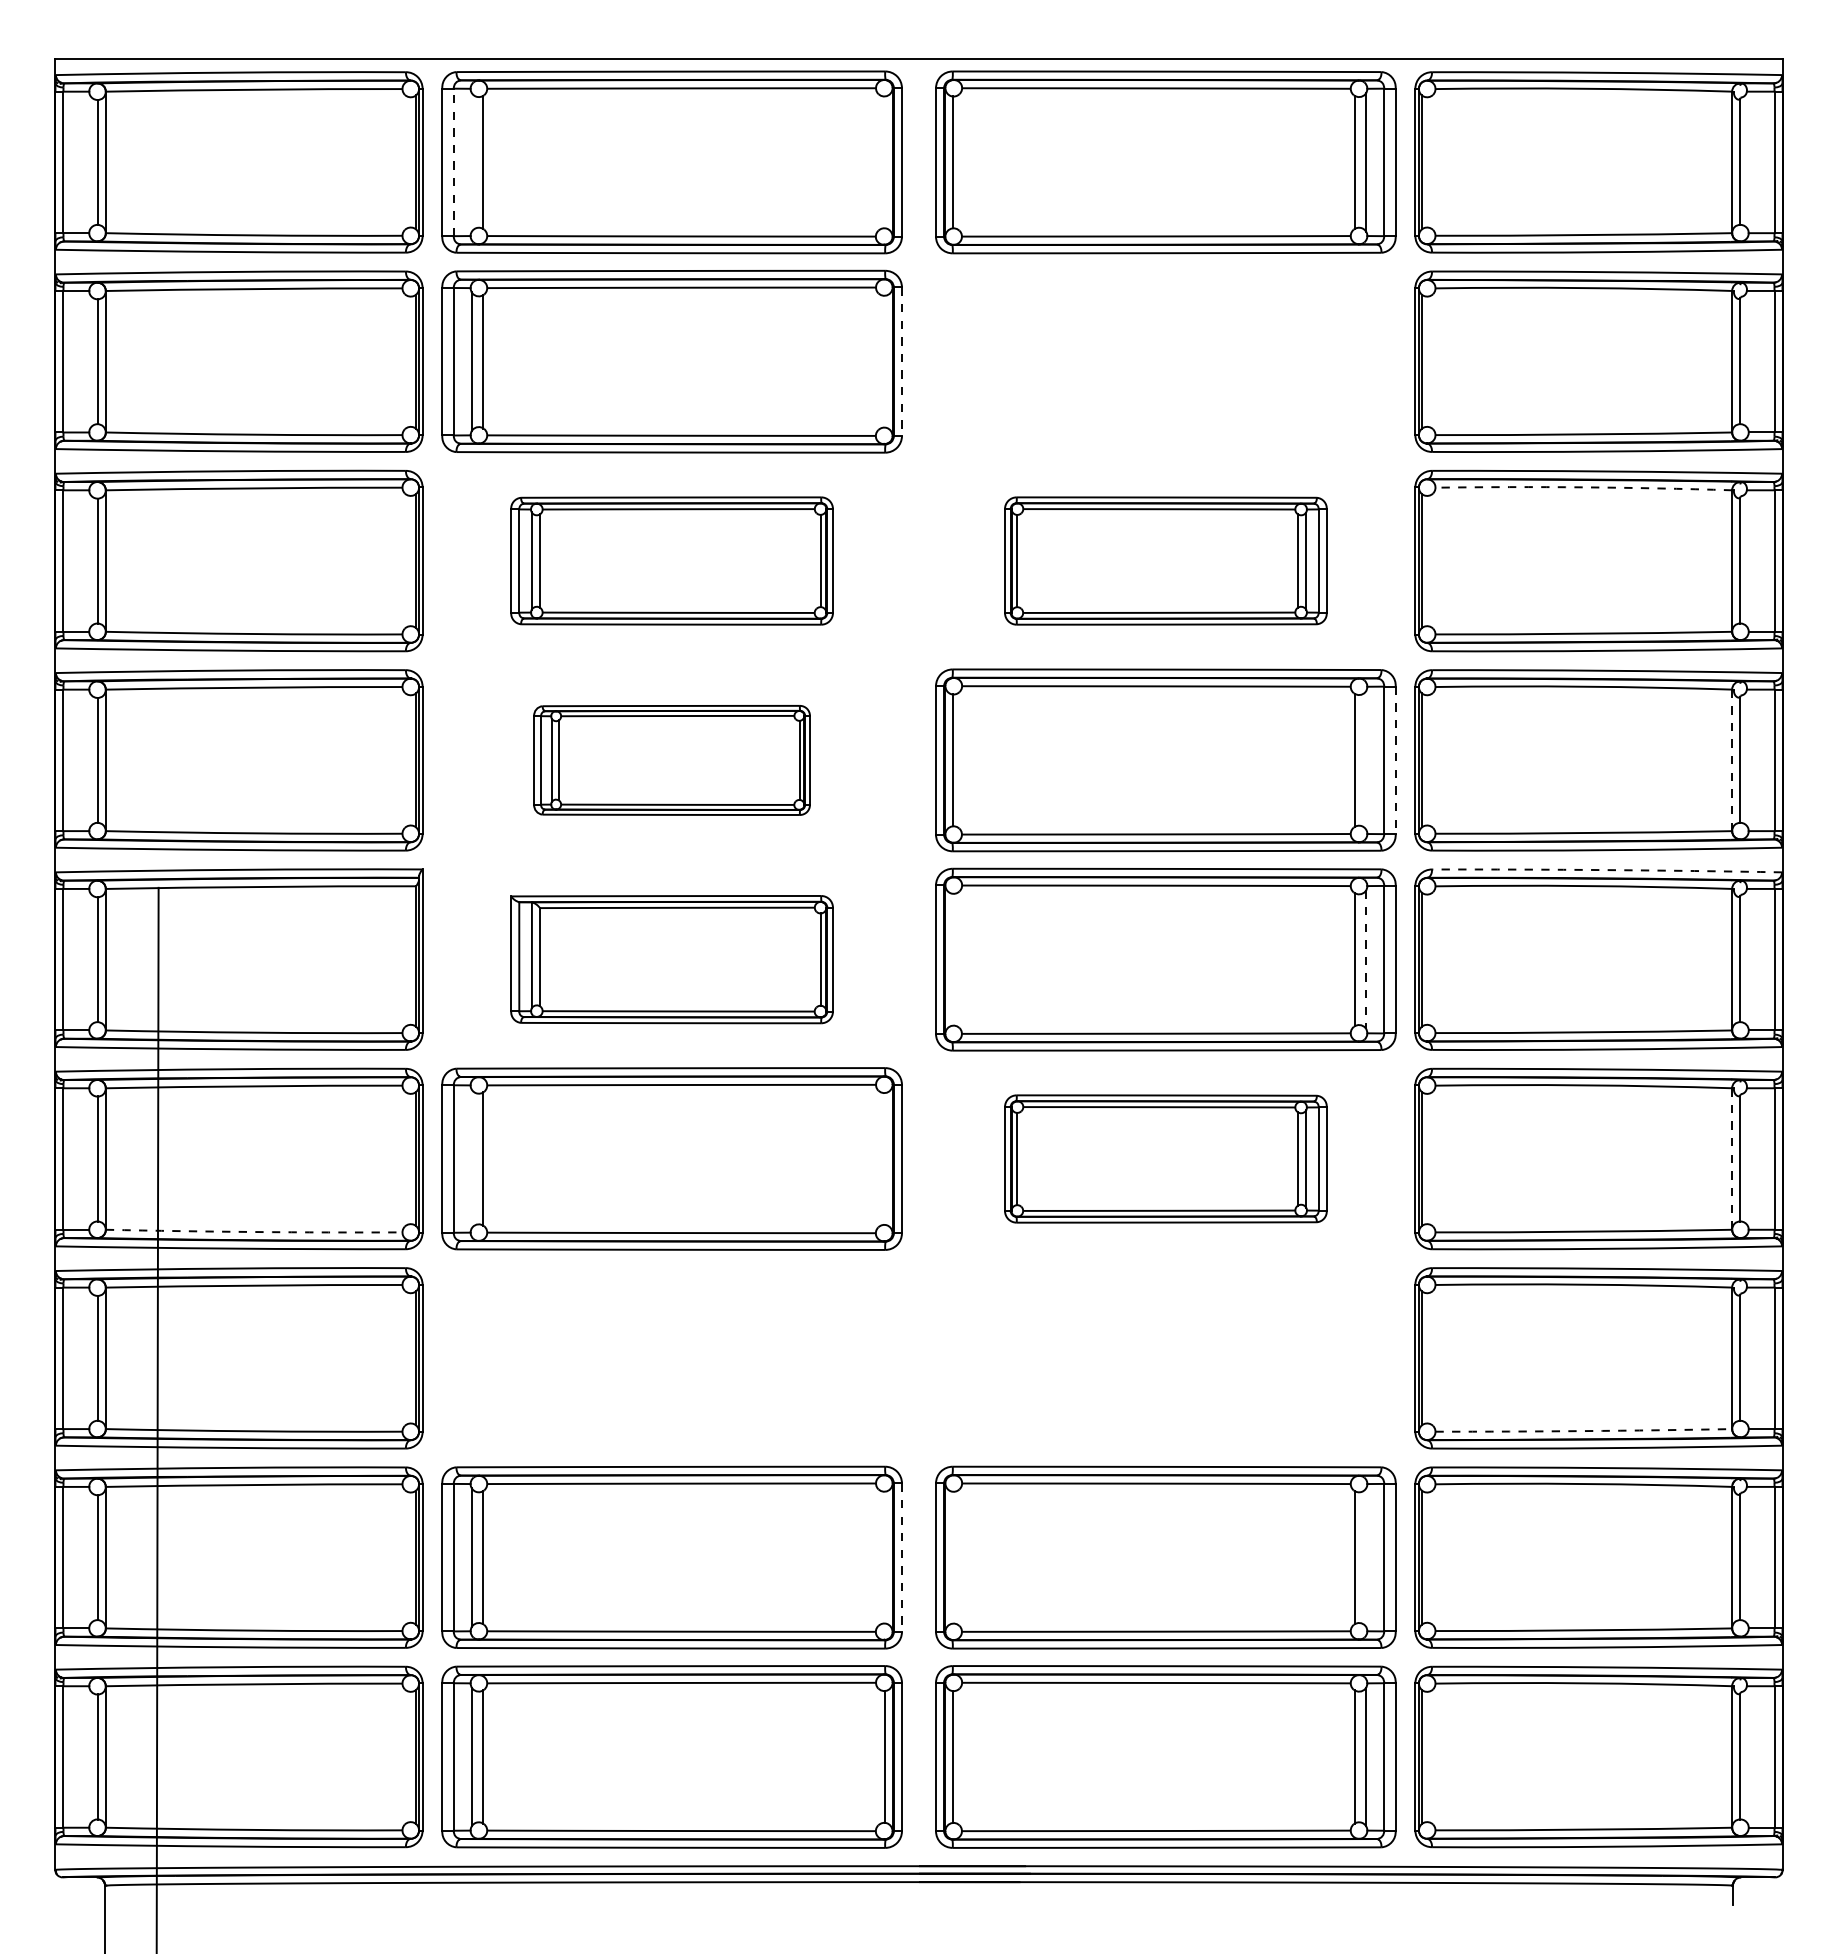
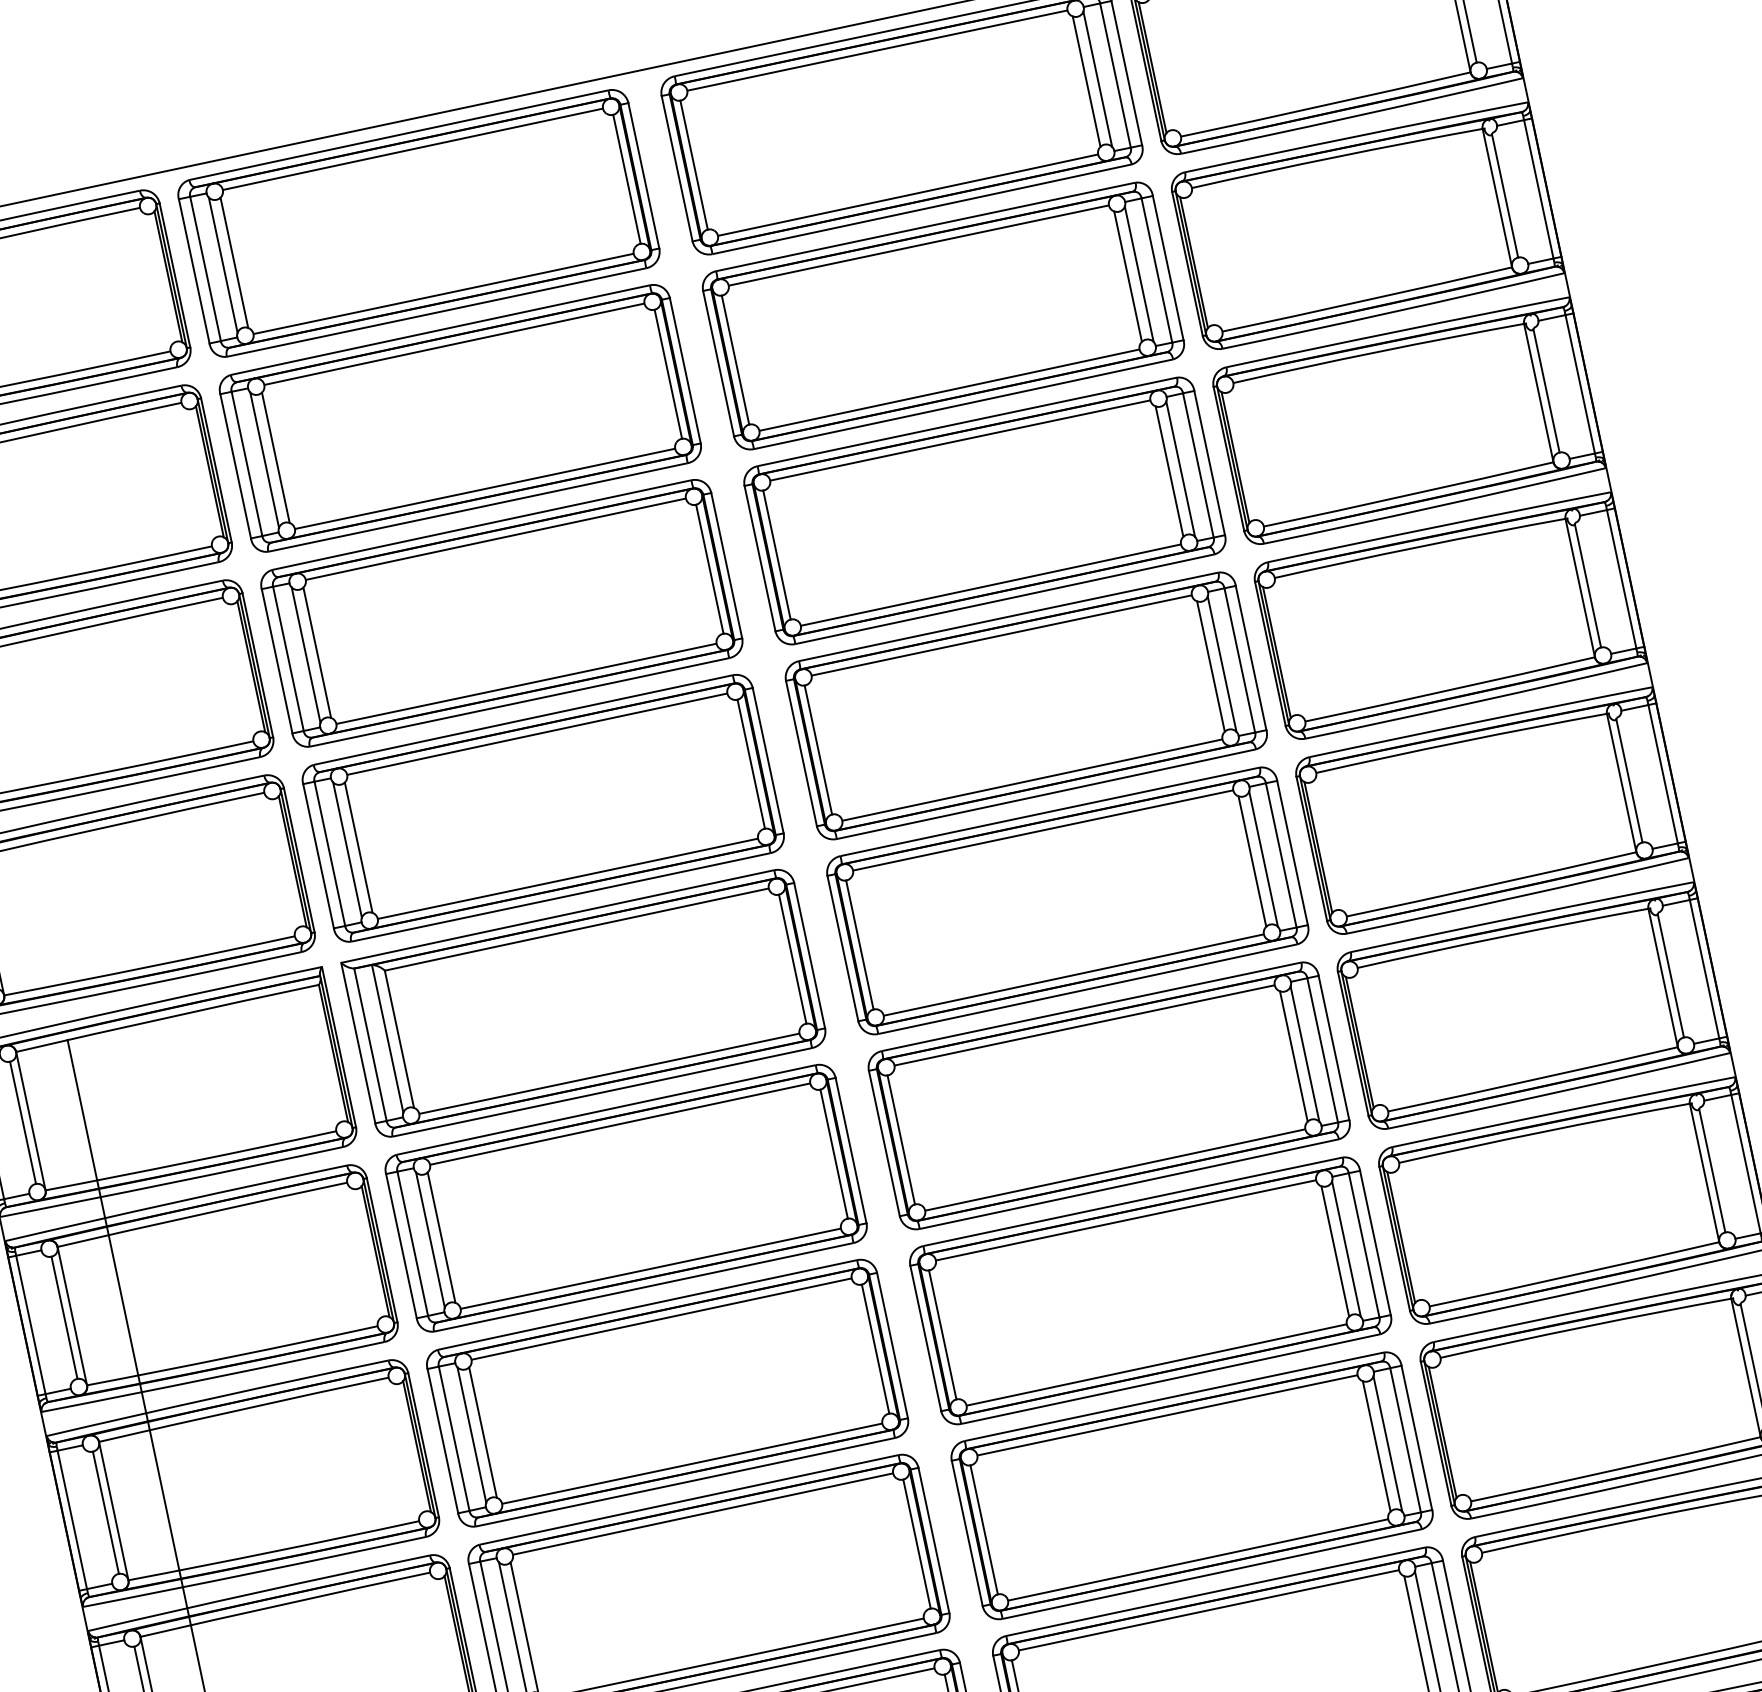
line: (453, 162) -> (205, 269), dashed -> solid
line: (471, 162) -> (222, 265), added
line: (884, 162) -> (626, 179), added
line: (884, 361) -> (668, 374), added
part: (1165, 361) -> (943, 315), added
line: (901, 362) -> (685, 371), dashed -> solid
arc: (1583, 487) -> (1378, 352), dashed -> solid
part: (671, 560) -> (501, 613), size x1.43
part: (1165, 560) -> (984, 510), size x1.43
part: (671, 760) -> (542, 808), size x1.67
line: (1366, 760) -> (1222, 664), added
line: (1395, 760) -> (1250, 658), dashed -> solid
line: (1732, 760) -> (1580, 588), dashed -> solid
arc: (1607, 870) -> (1481, 721), dashed -> solid
part: (671, 959) -> (584, 1003), size x1.43
line: (953, 959) -> (859, 944), added
line: (1366, 960) -> (1264, 859), dashed -> solid
line: (471, 1158) -> (429, 1239), added
part: (1165, 1158) -> (1108, 1095), size x1.43
line: (884, 1159) -> (834, 1154), added
line: (1732, 1159) -> (1663, 978), dashed -> solid
arc: (254, 1232) -> (233, 1357), dashed -> solid
part: (671, 1358) -> (667, 1393), added
part: (1165, 1358) -> (1150, 1290), added
arc: (1583, 1431) -> (1574, 1275), dashed -> solid
line: (884, 1557) -> (916, 1544), added
line: (953, 1557) -> (984, 1529), added
line: (1366, 1557) -> (1388, 1443), added
line: (901, 1558) -> (933, 1541), dashed -> solid

